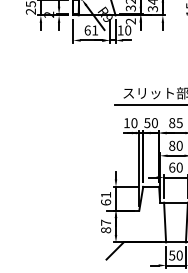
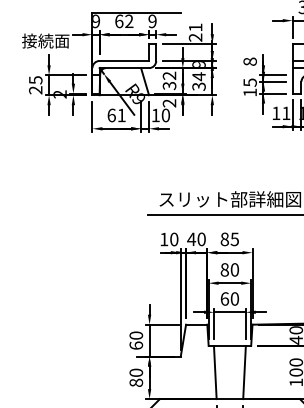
text: (147, 123) -> (191, 239), 50 -> 40
text: (106, 194) -> (136, 335), 61 -> 60
text: (106, 222) -> (136, 372), 87 -> 80

